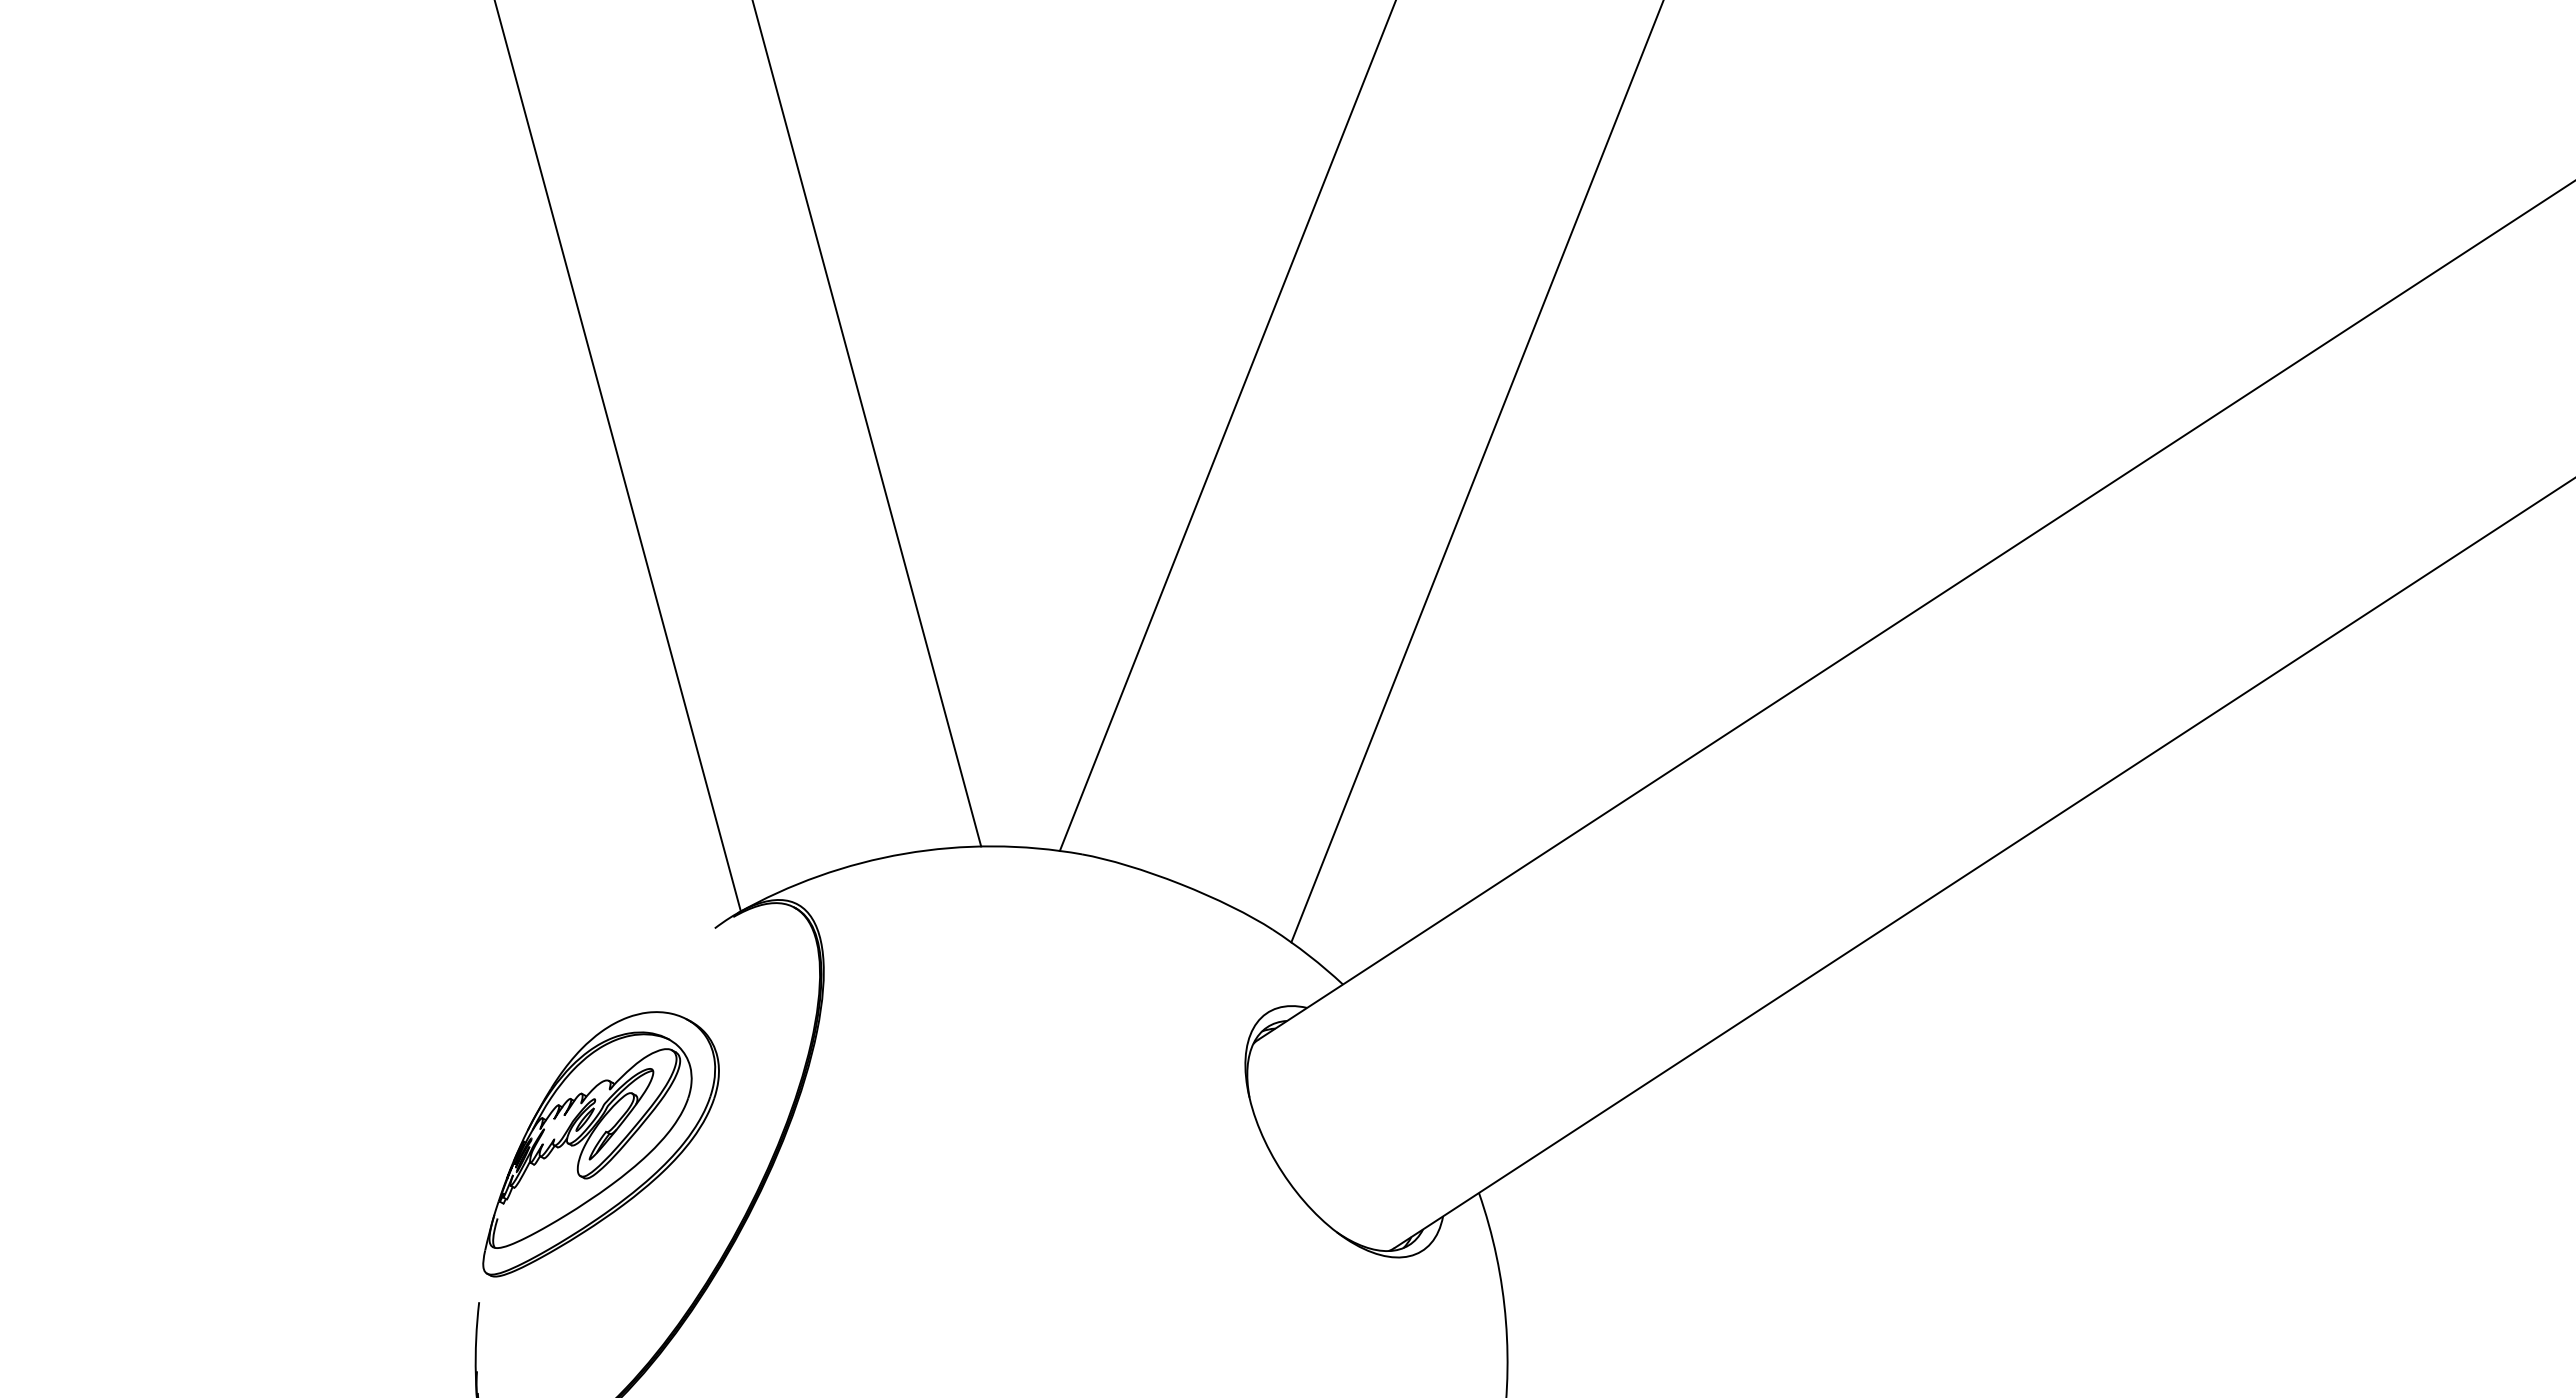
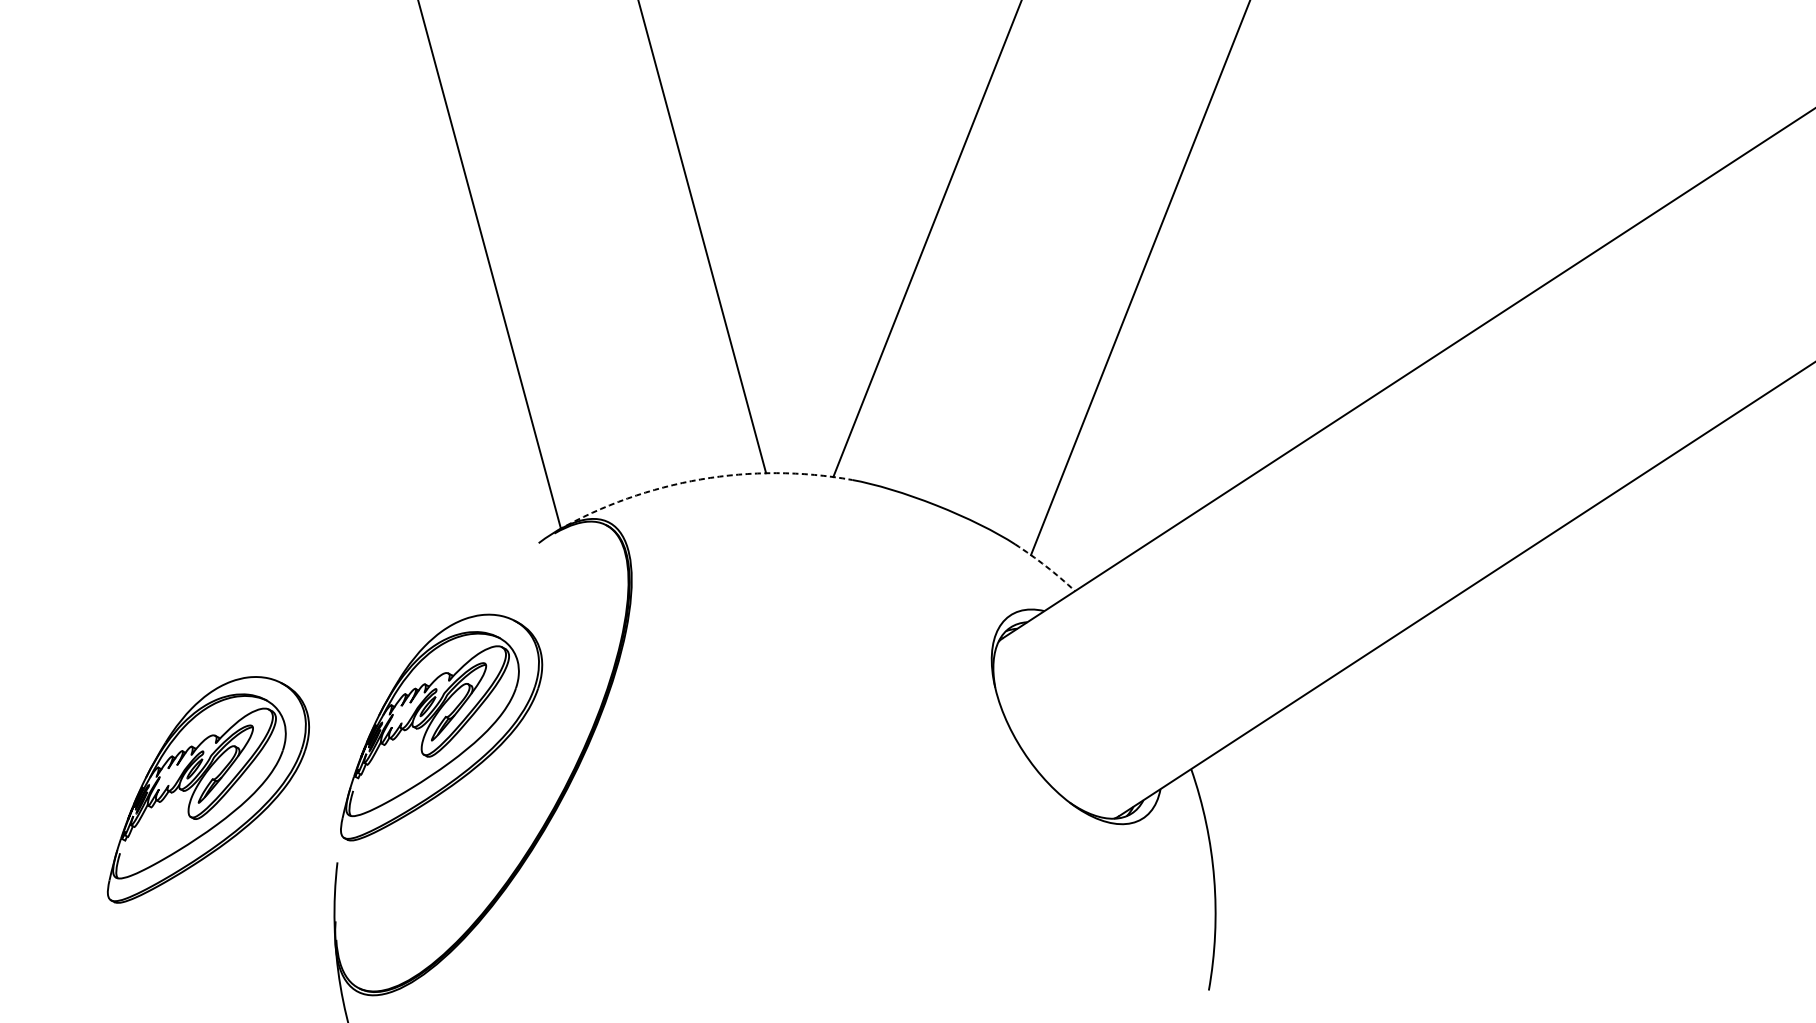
arc: (904, 853) -> (700, 479), solid -> dashed
arc: (1309, 955) -> (1046, 566), solid -> dashed
part: (327, 1217) -> (207, 790), added

